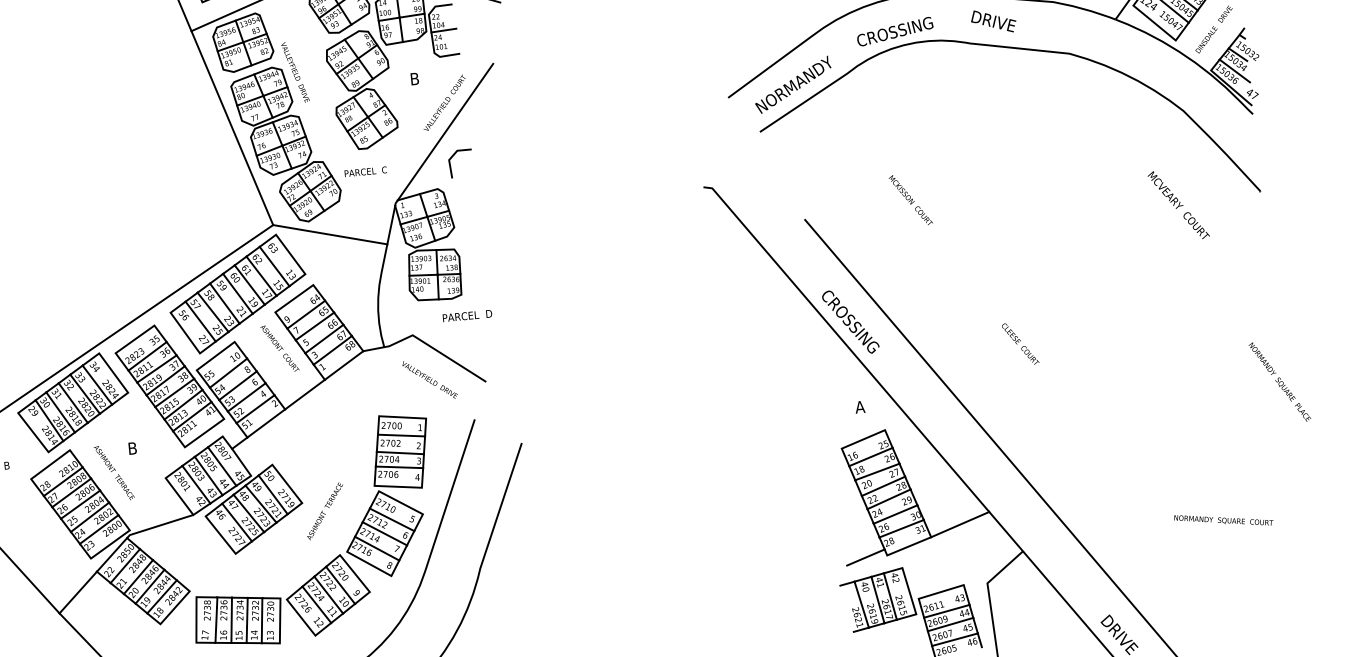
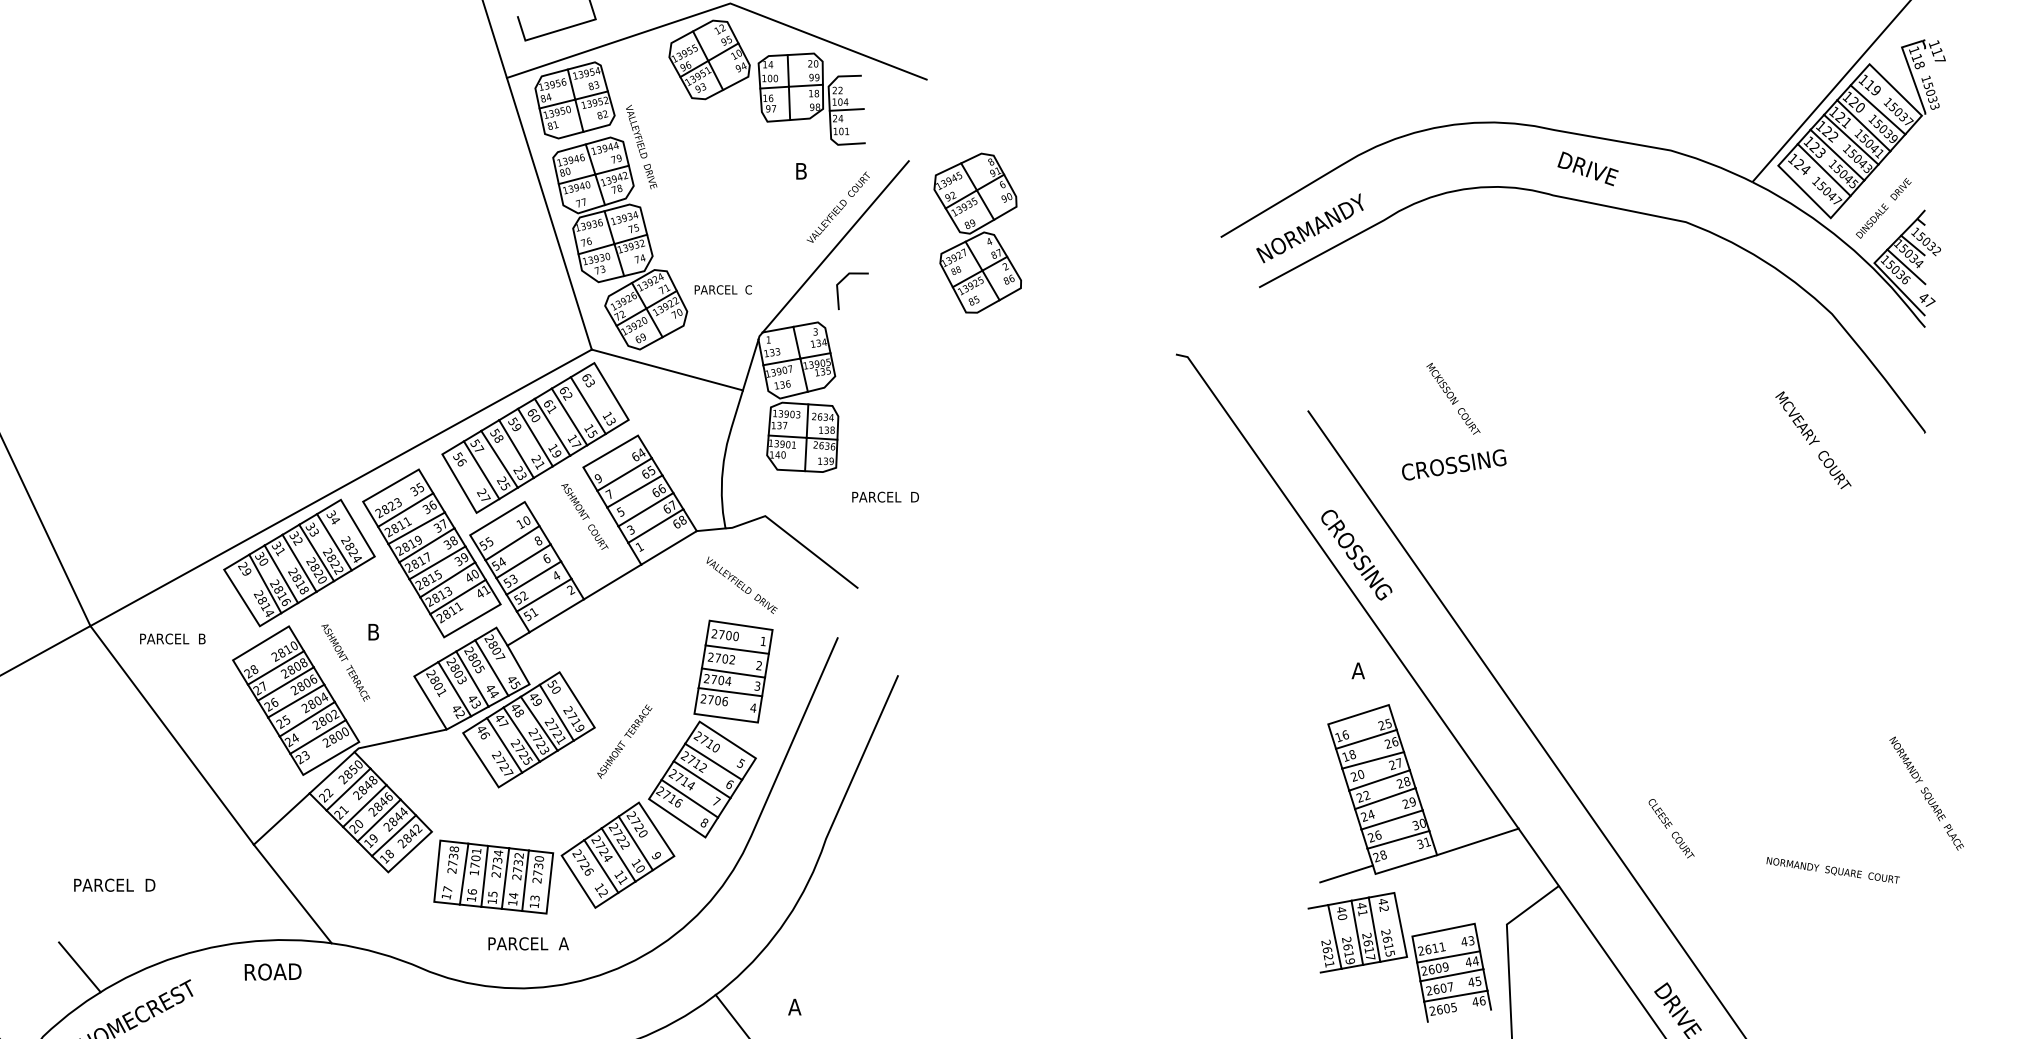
text: (895, 31) -> (1454, 464), moved
part: (361, 89) -> (977, 232), moved
text: (467, 315) -> (885, 496), moved
text: (1020, 343) -> (1671, 828), moved
text: (429, 379) -> (741, 584), moved
text: (1279, 382) -> (1926, 793), moved
text: (223, 610) -> (475, 861), 2736 -> 1701

